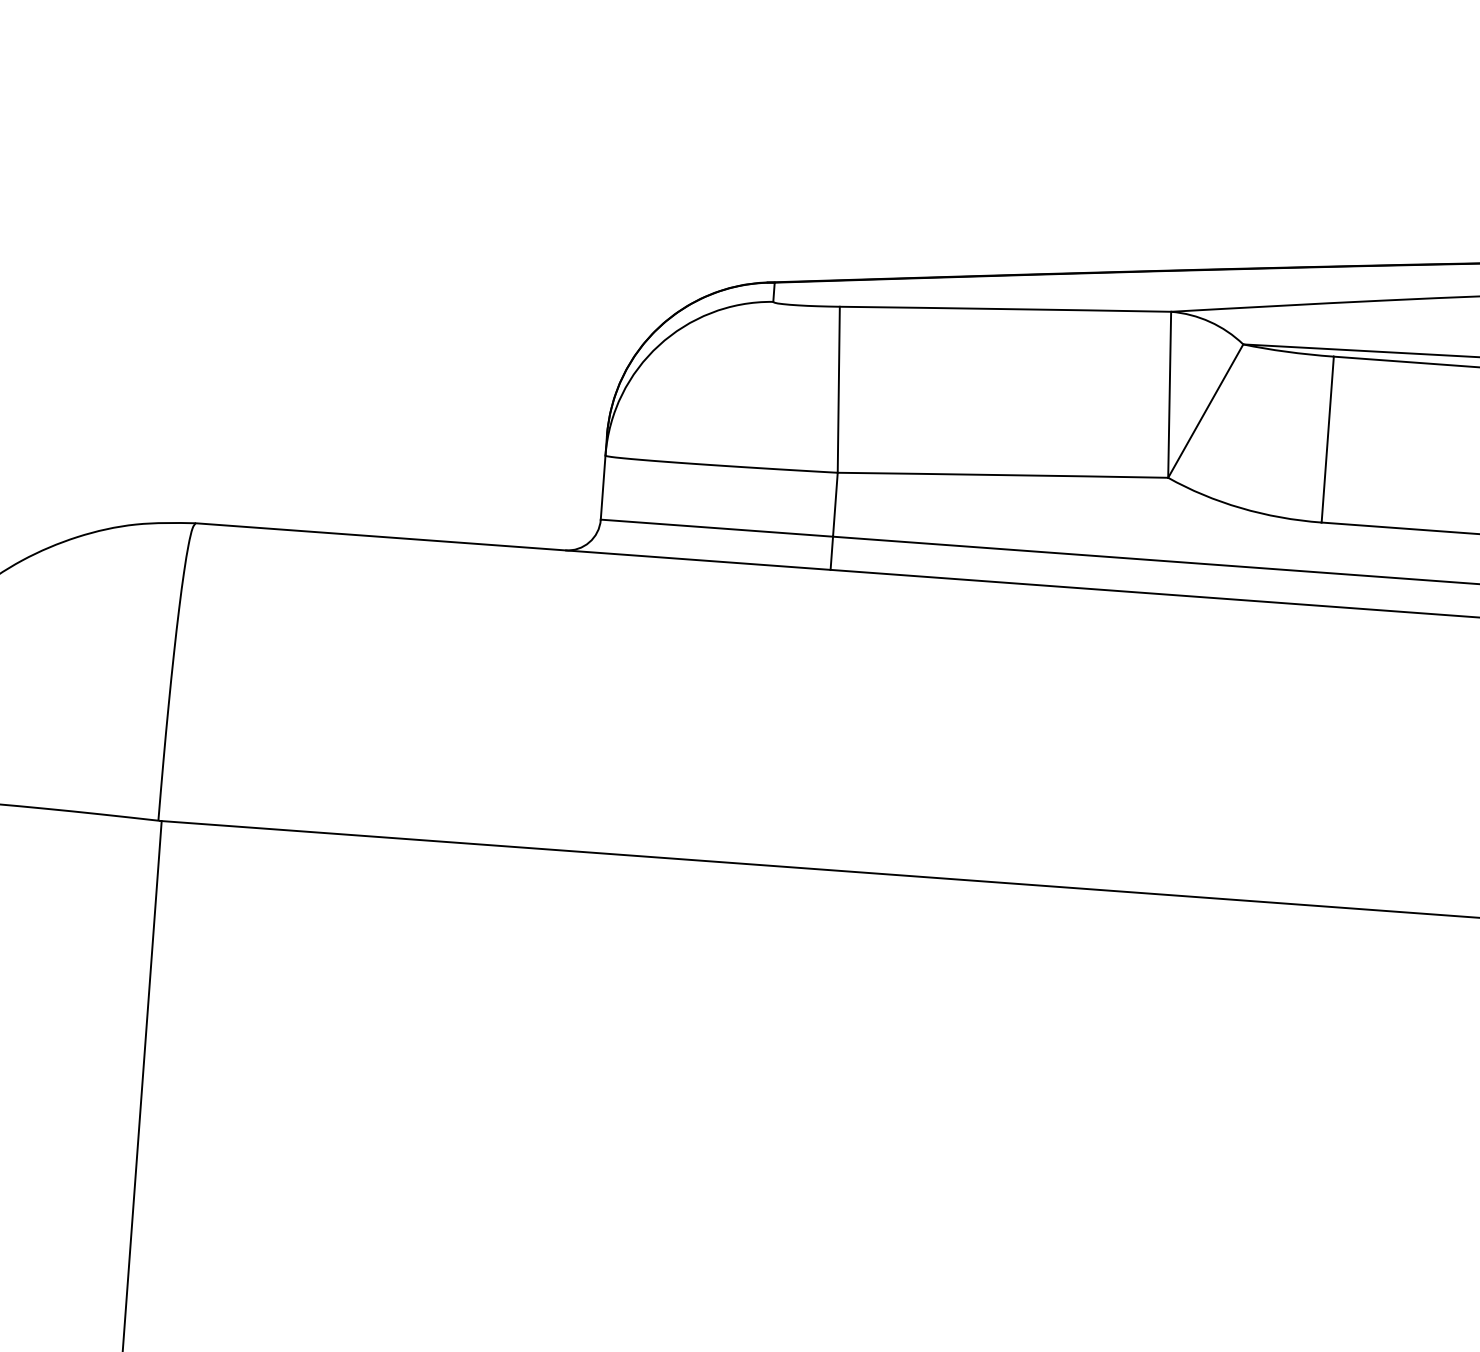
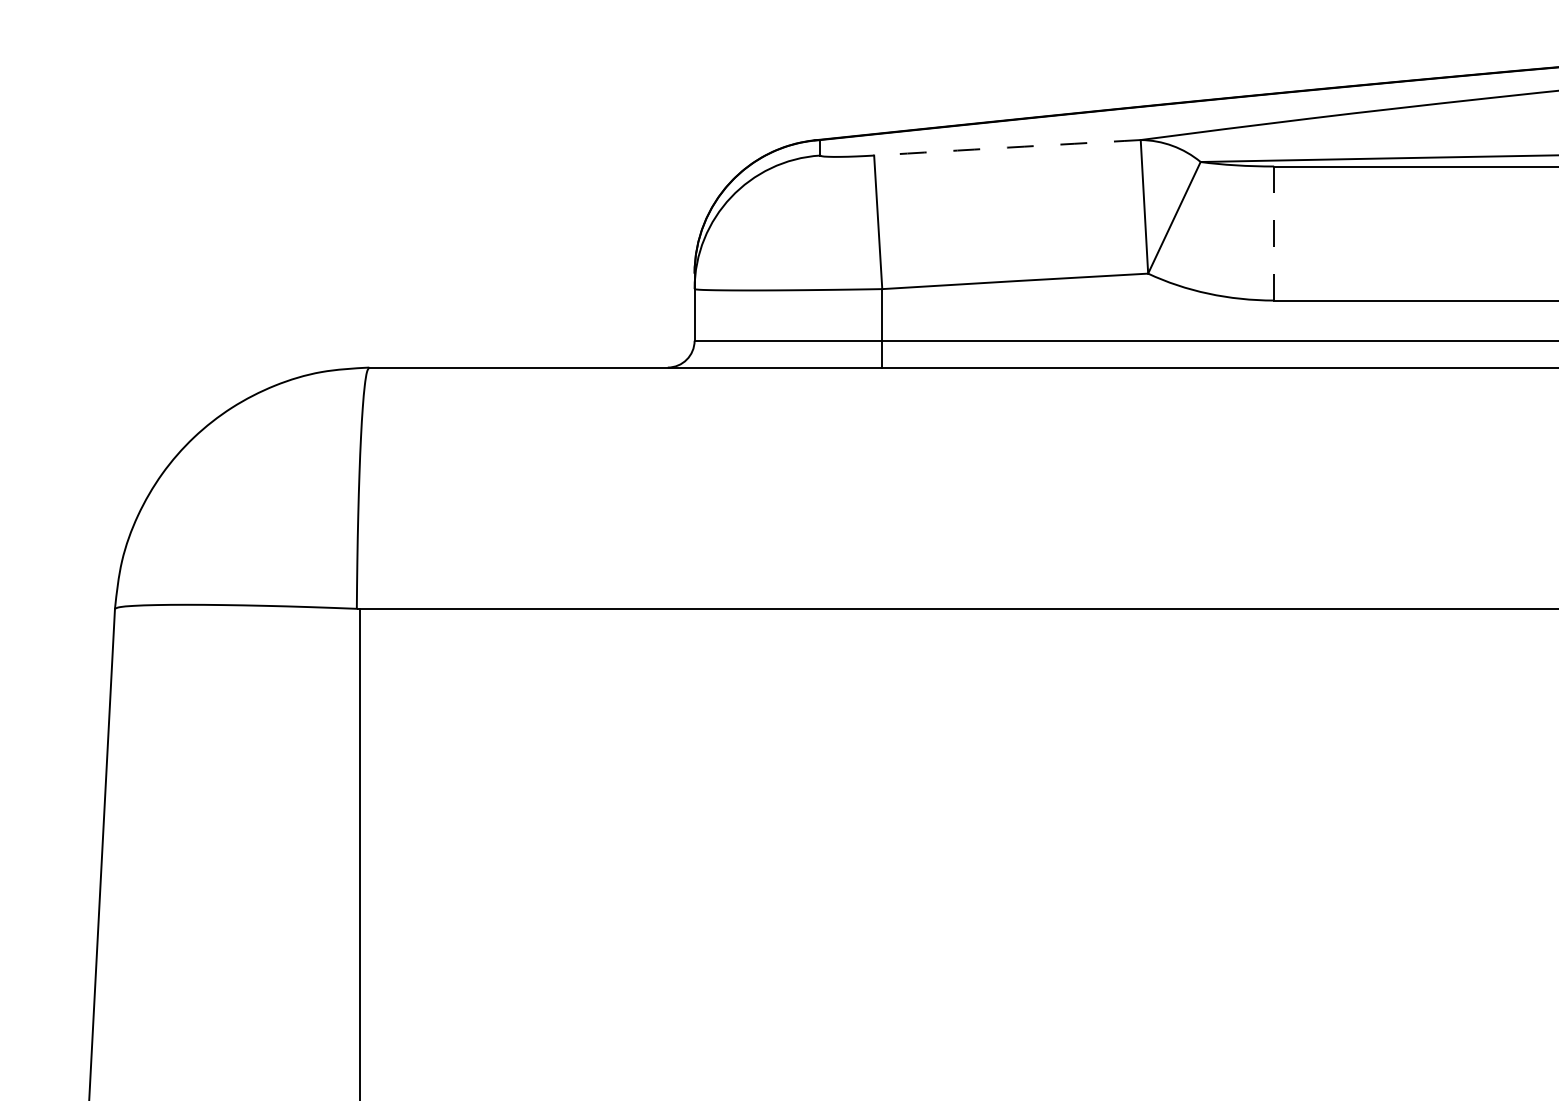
arc: (1005, 308) -> (1007, 147), solid -> dashed
line: (1328, 439) -> (1274, 233), solid -> dashed

